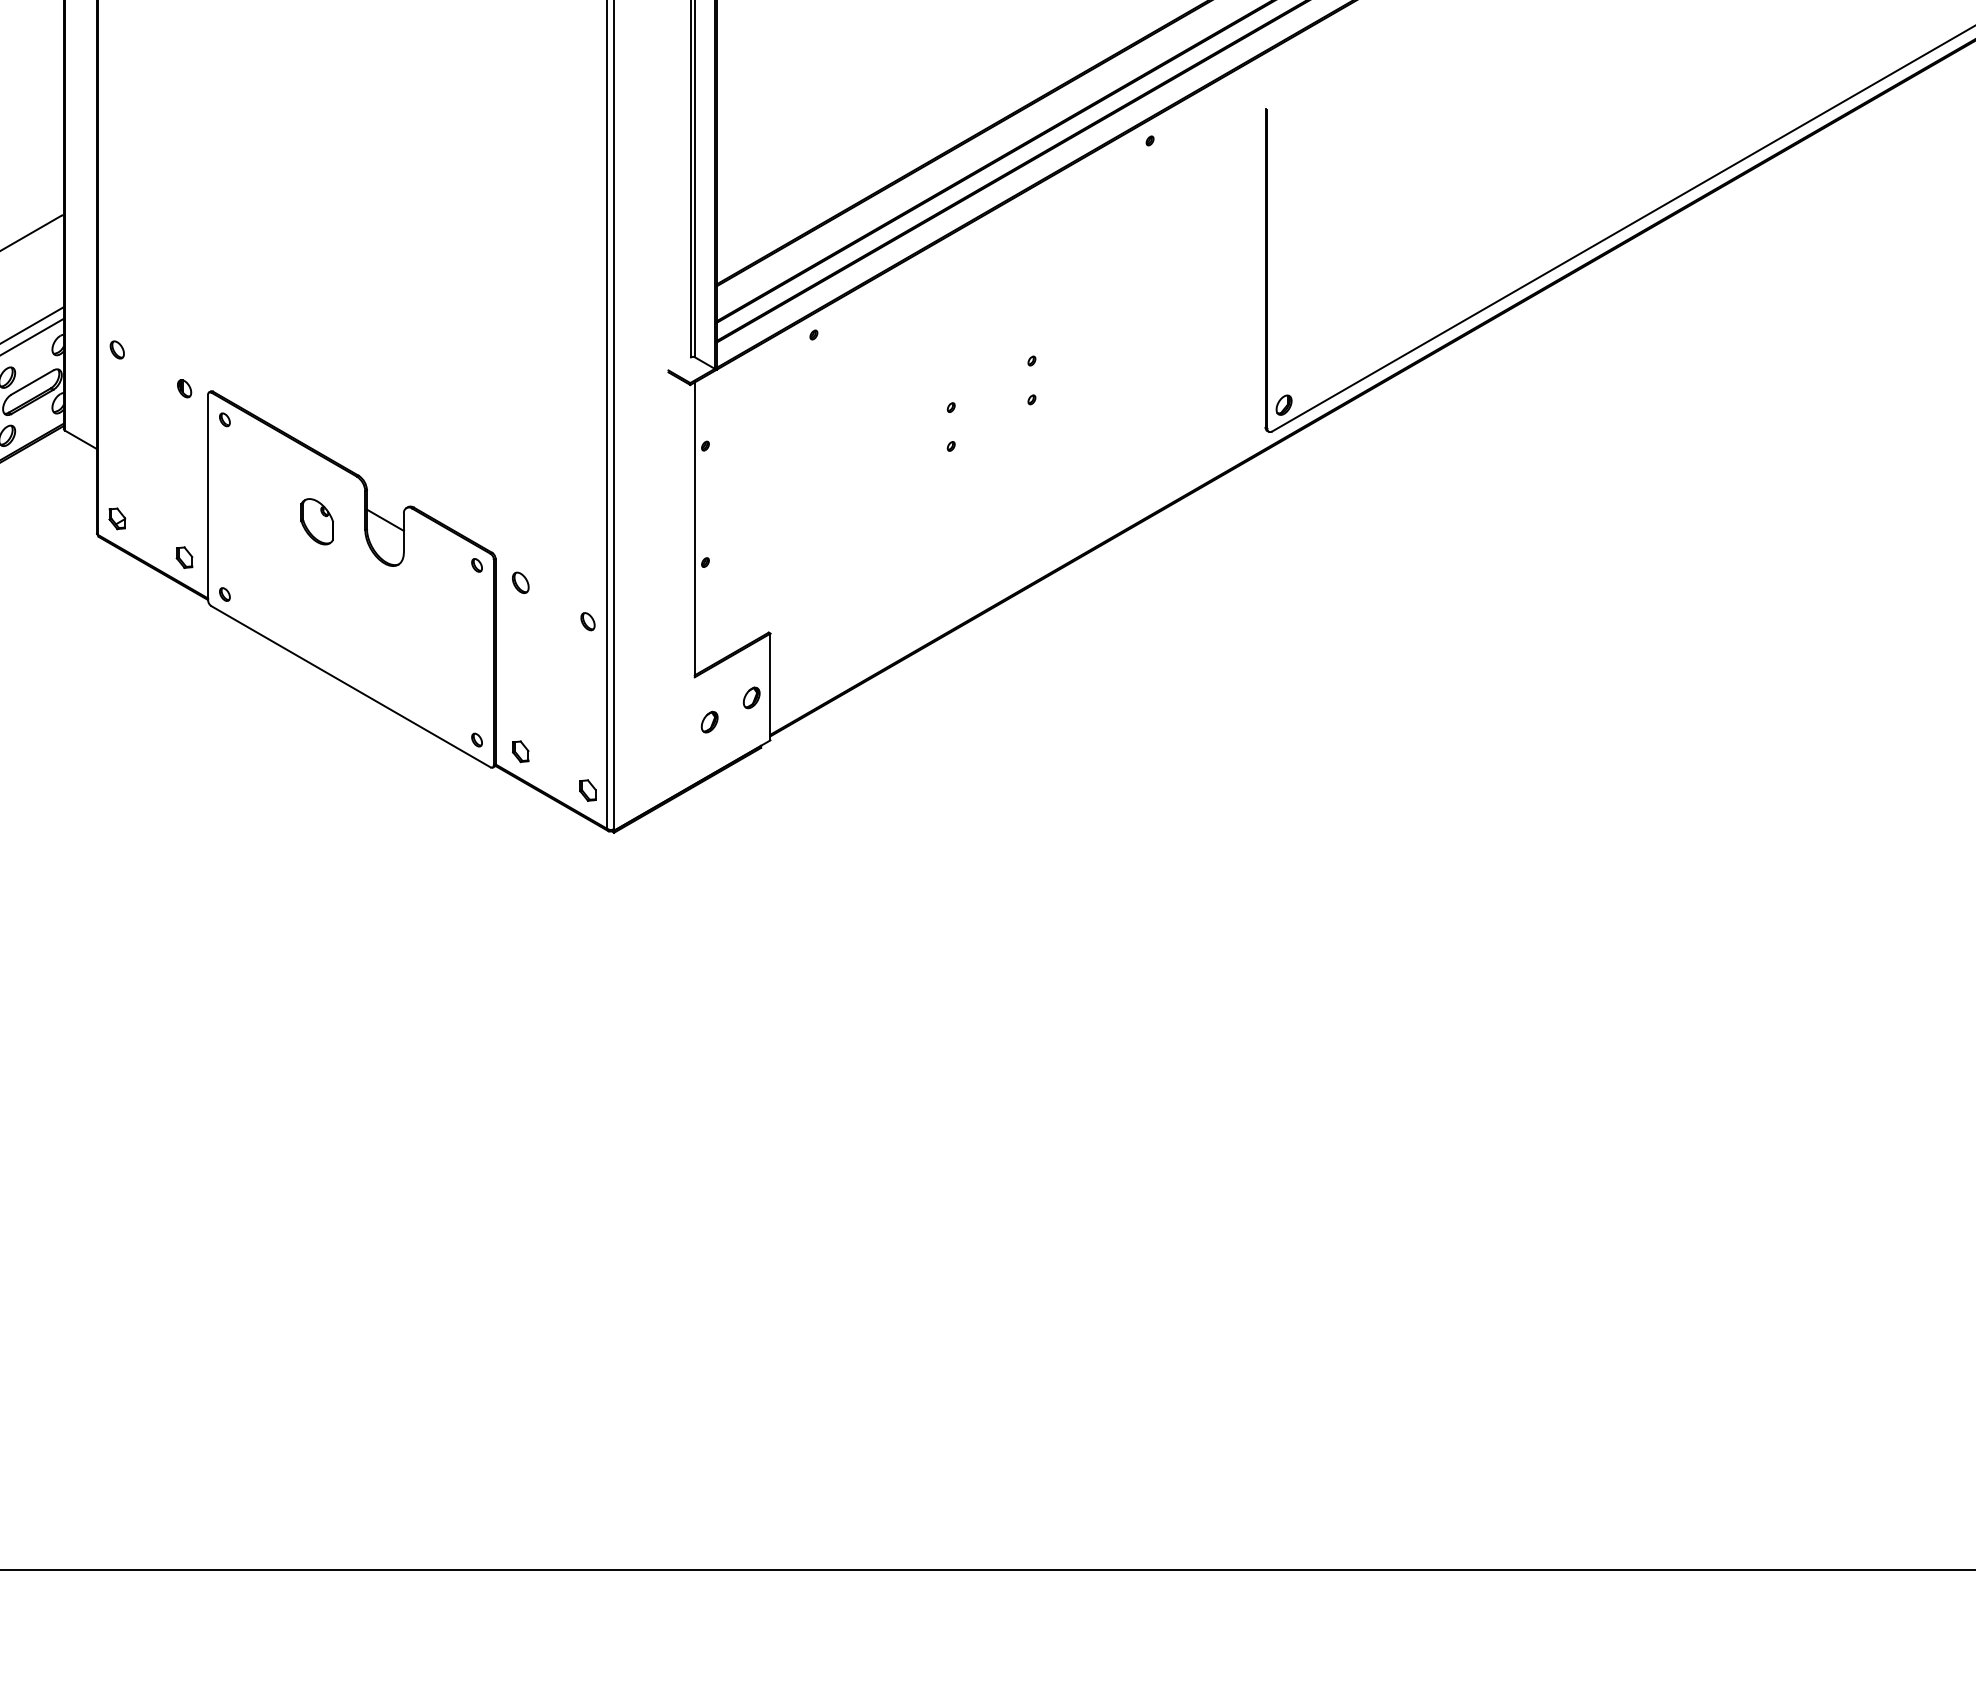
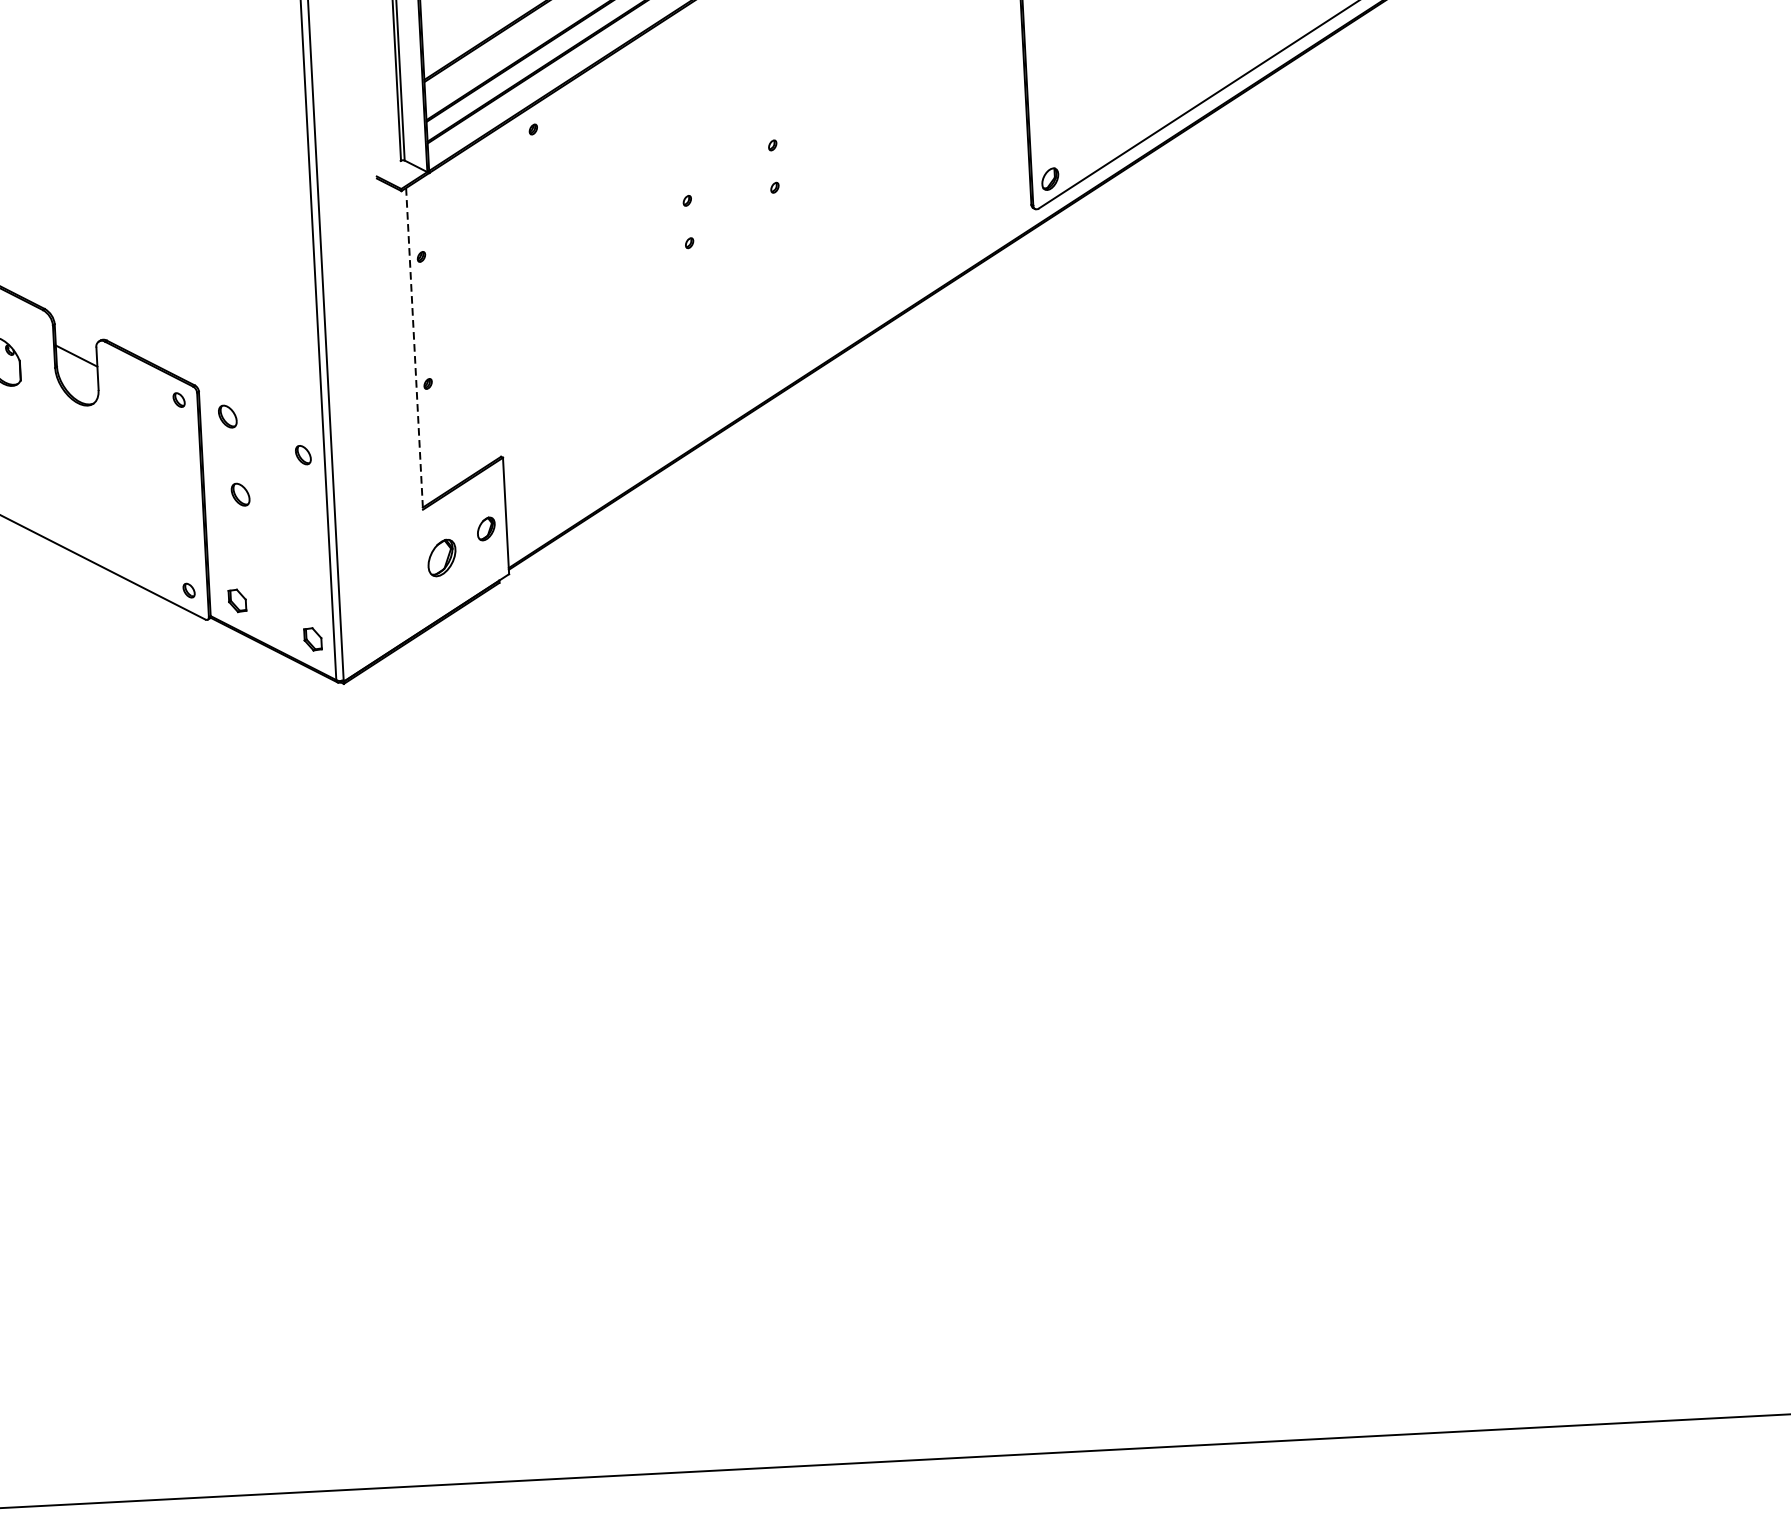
line: (694, 530) -> (414, 349), solid -> dashed
part: (528, 654) -> (240, 494), added
part: (709, 721) -> (441, 557), size x1.6

